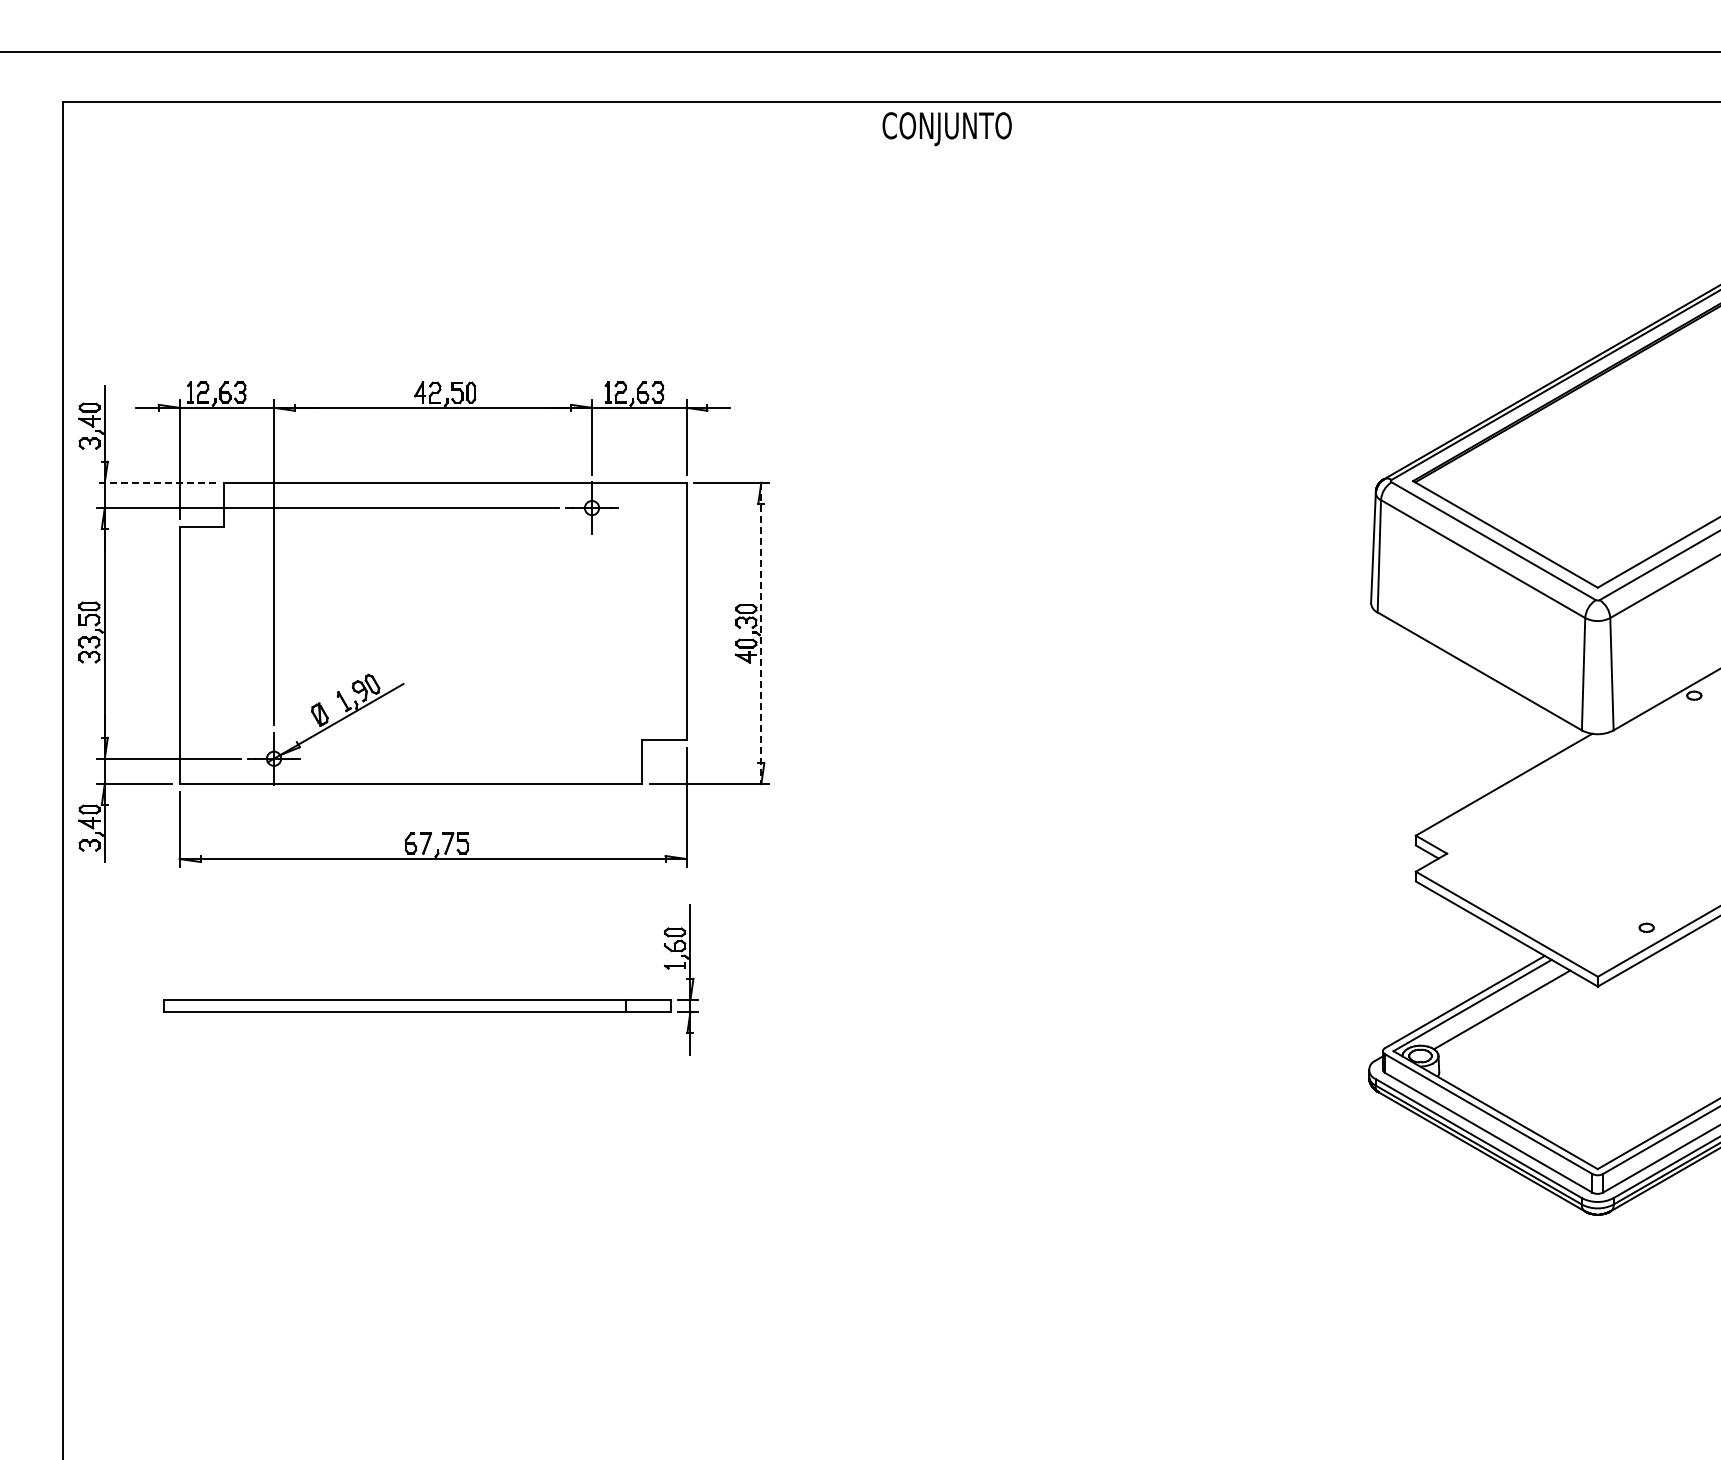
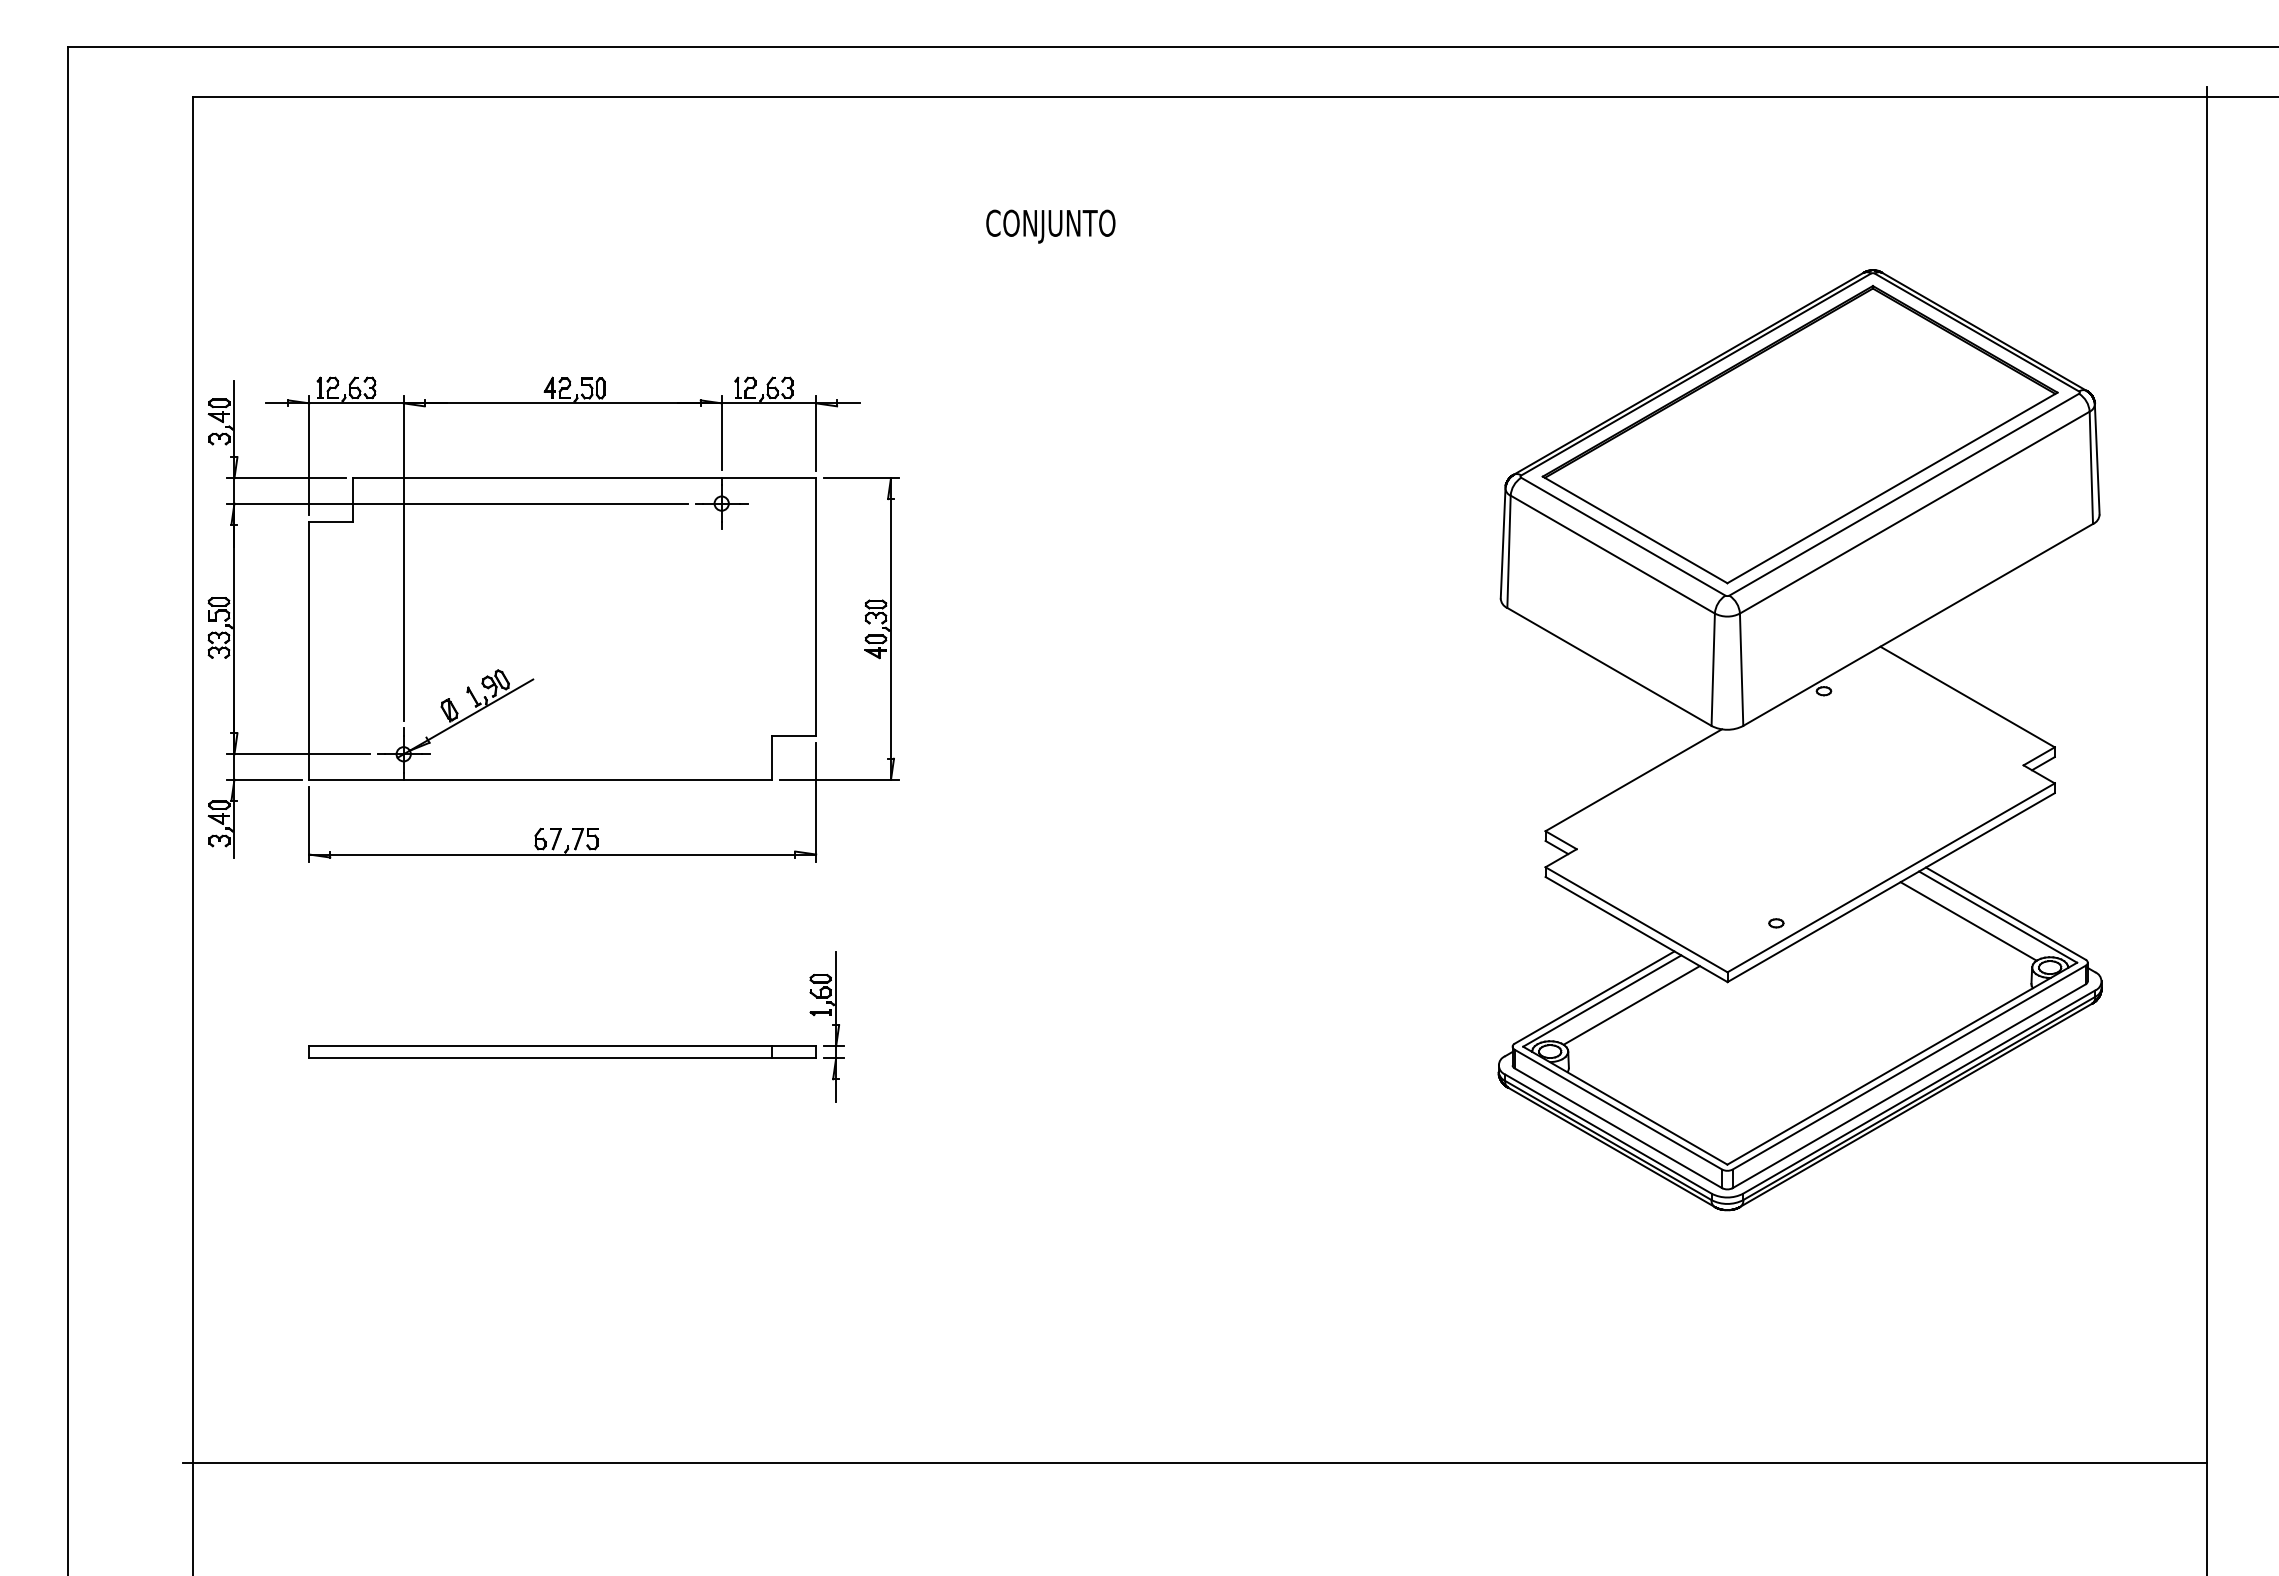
text: (946, 128) -> (1050, 226), moved
line: (155, 482) -> (285, 478), dashed -> solid
line: (761, 632) -> (891, 628), dashed -> solid
part: (430, 998) -> (576, 1045), moved

